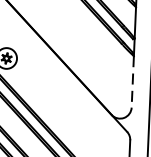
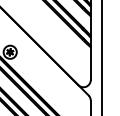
line: (132, 83) -> (90, 64), dashed -> solid

